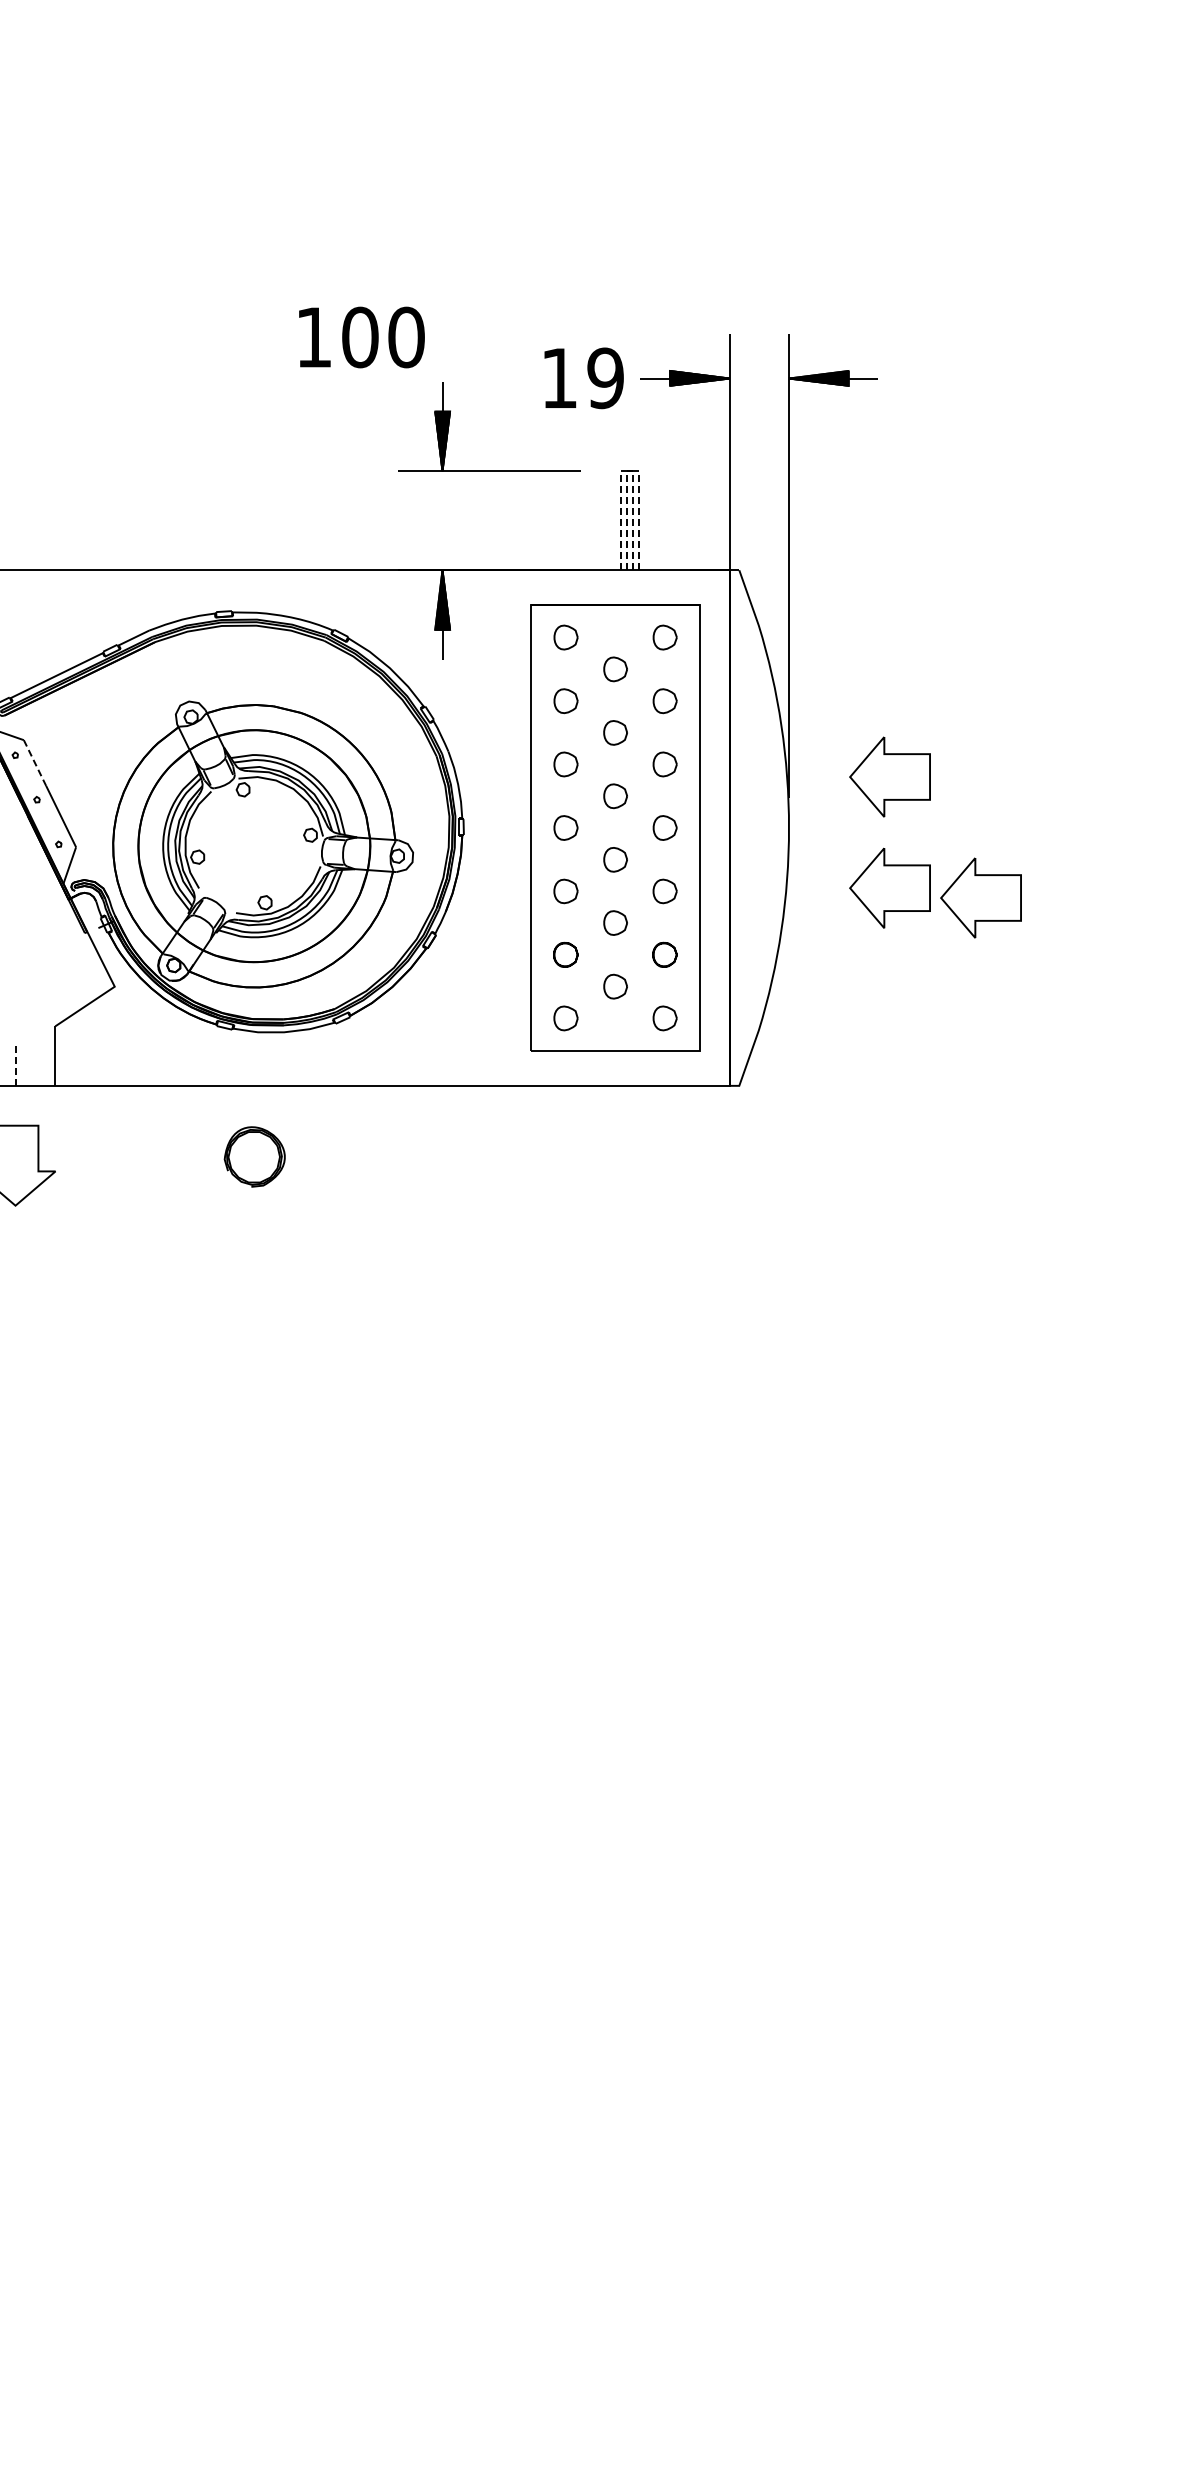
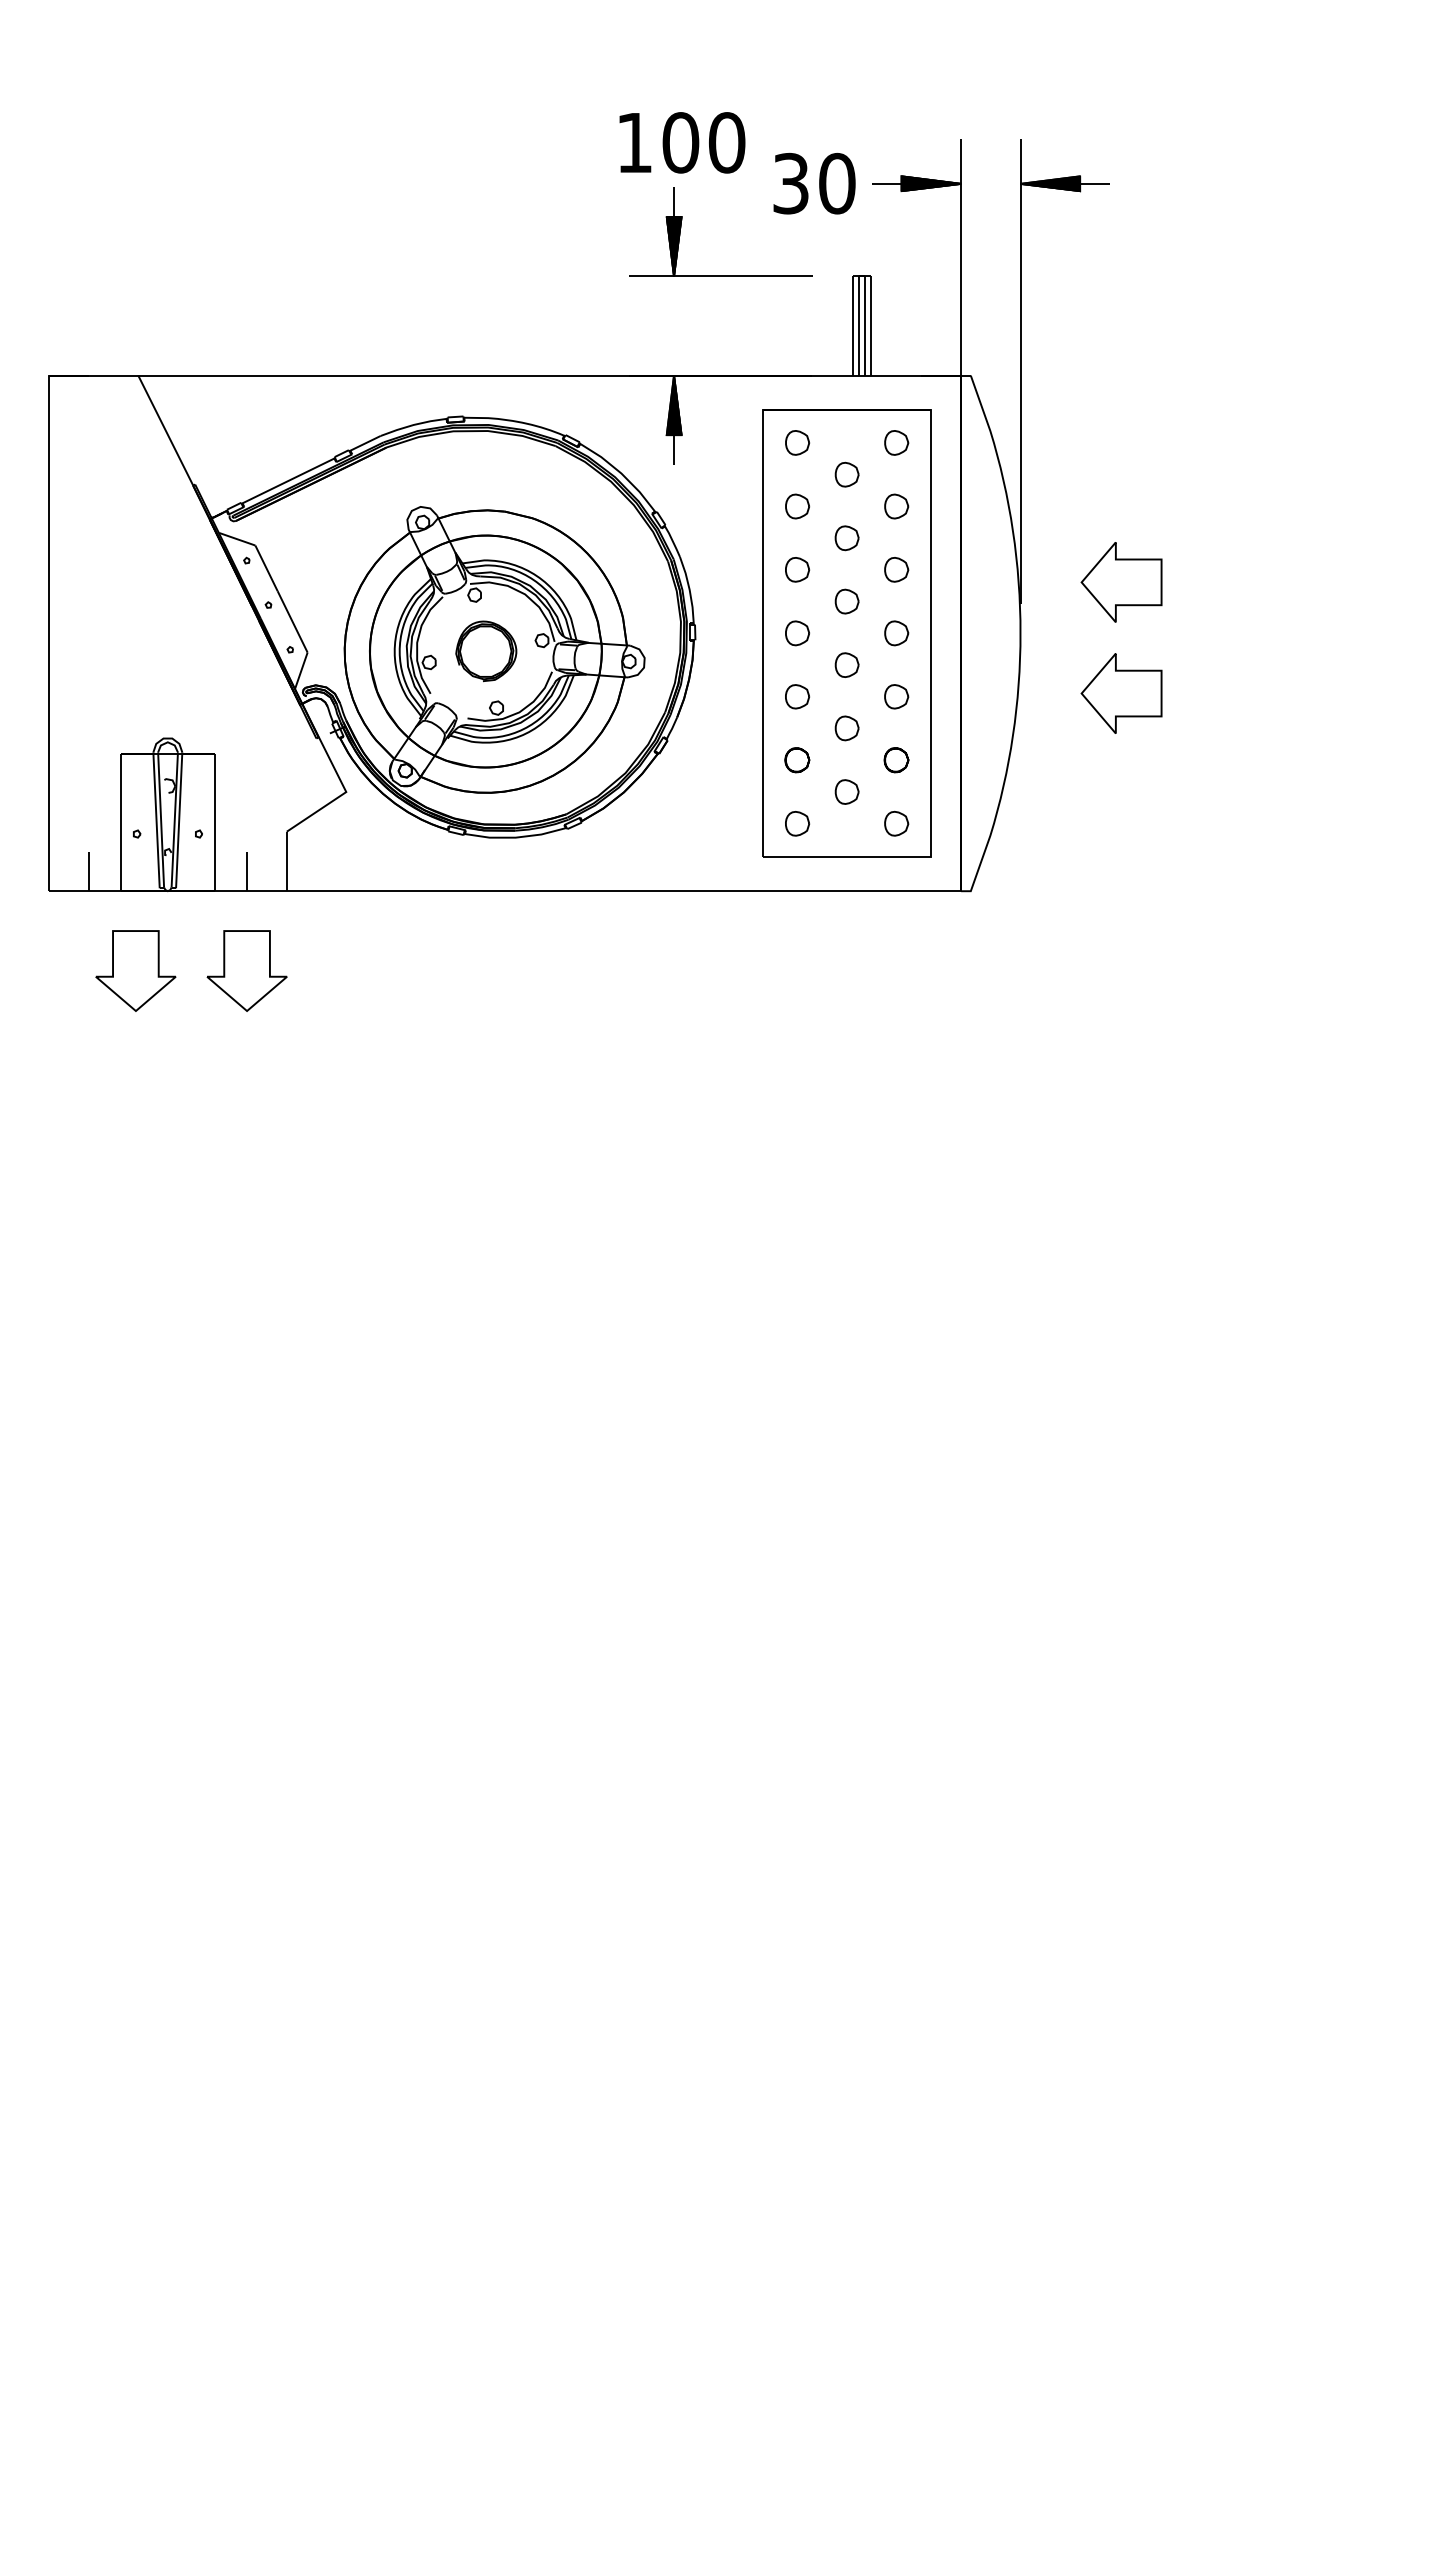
text: (361, 337) -> (682, 142), moved
text: (582, 378) -> (814, 183), 19 -> 30
line: (620, 521) -> (852, 326), dashed -> solid
line: (626, 521) -> (858, 326), dashed -> solid
line: (632, 521) -> (864, 326), dashed -> solid
line: (638, 521) -> (870, 326), dashed -> solid
line: (34, 763) -> (266, 568), dashed -> solid
part: (980, 898) -> (1212, 703), removed
line: (15, 1066) -> (247, 871), dashed -> solid
part: (254, 1157) -> (486, 651), moved

